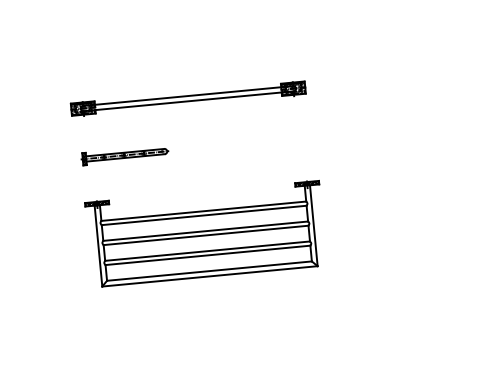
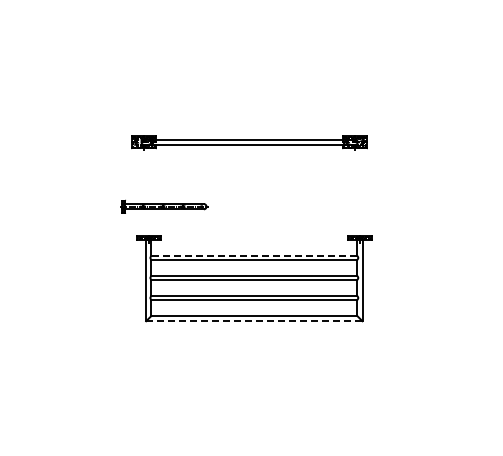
part: (125, 155) -> (164, 206), moved
line: (203, 210) -> (254, 255), solid -> dashed
line: (210, 276) -> (254, 321), solid -> dashed

